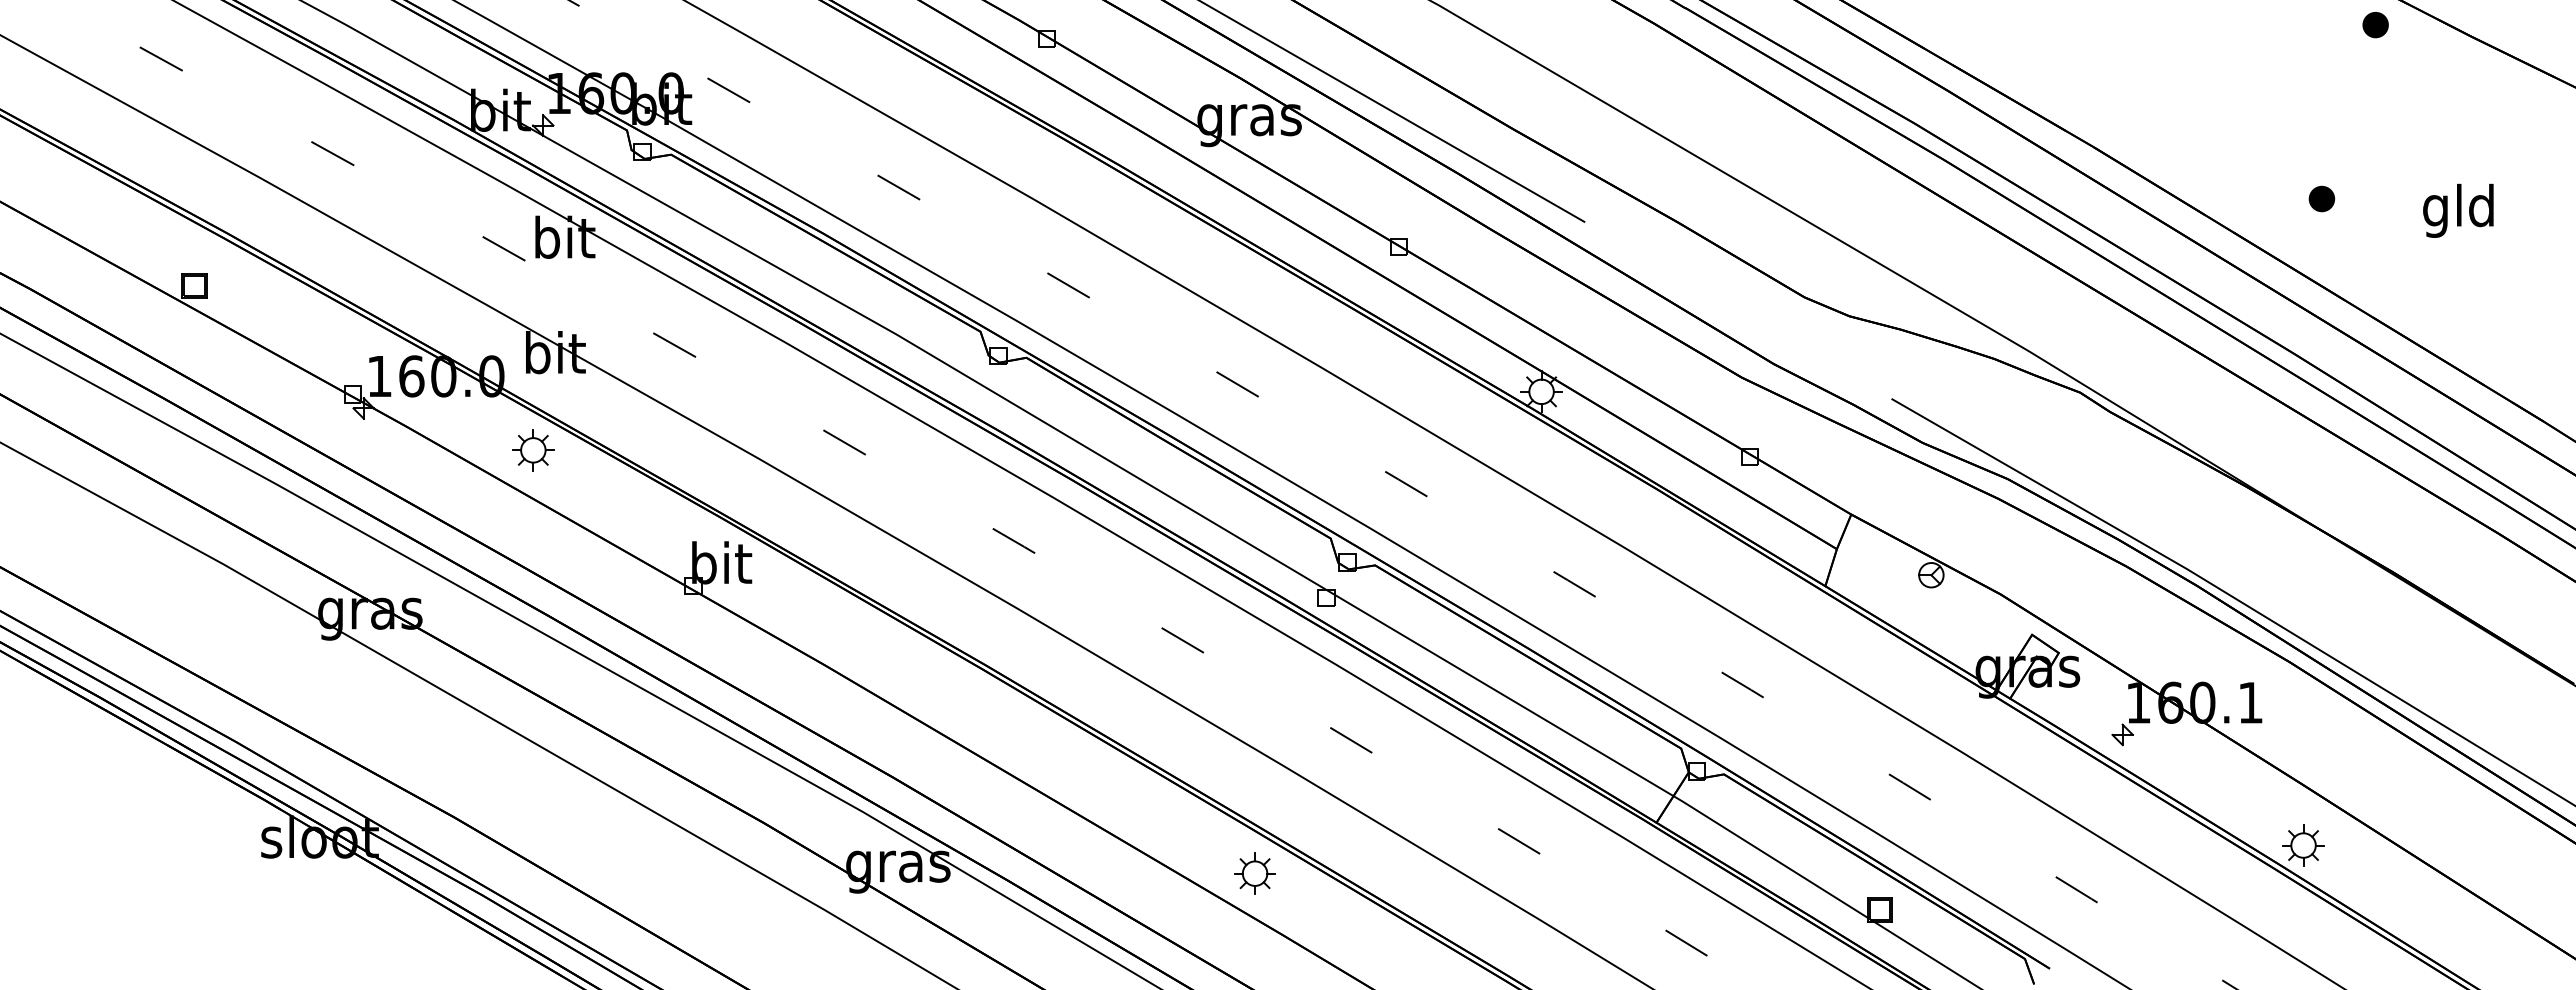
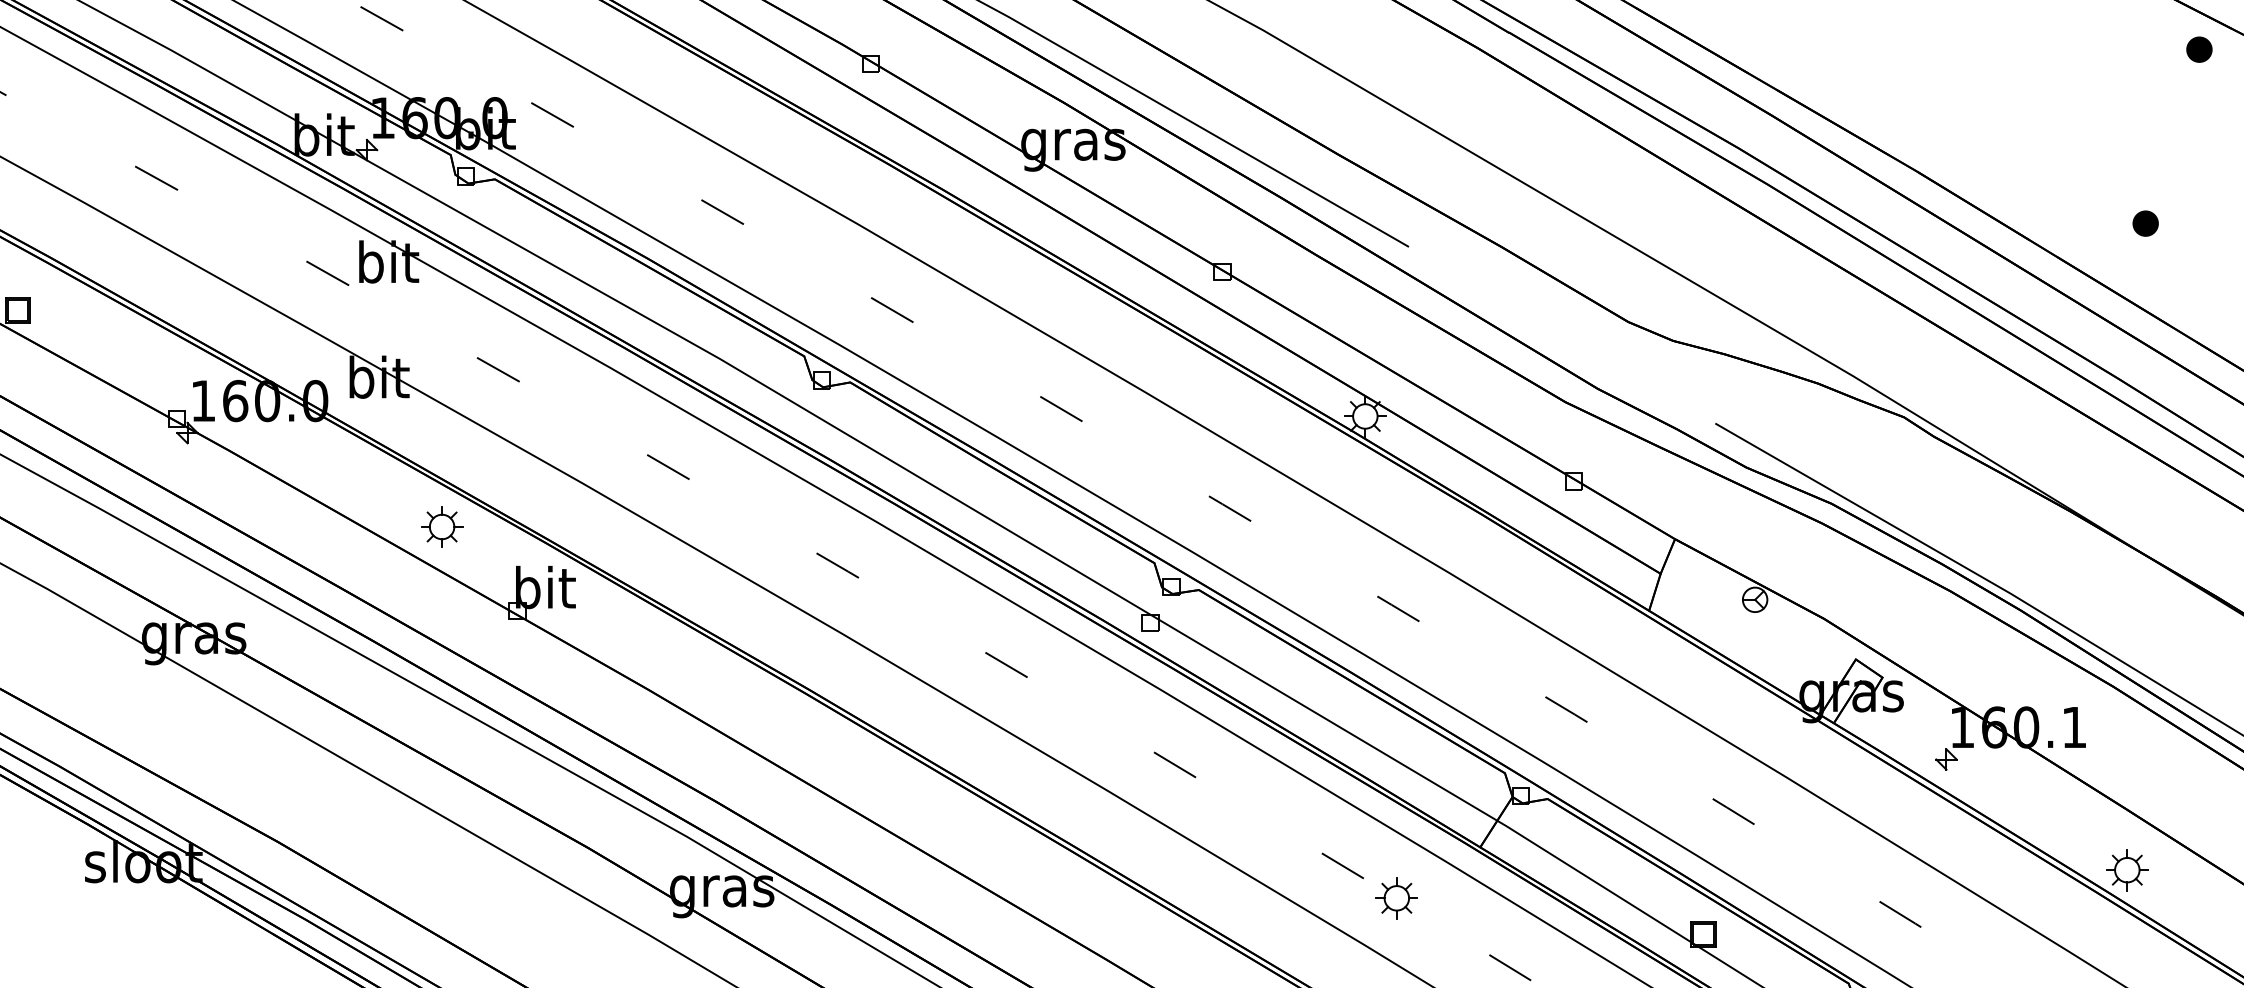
part: (533, 450) -> (442, 527), moved
part: (1254, 873) -> (1396, 898), moved

